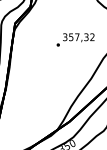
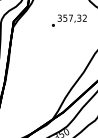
text: (75, 39) -> (69, 20), moved

